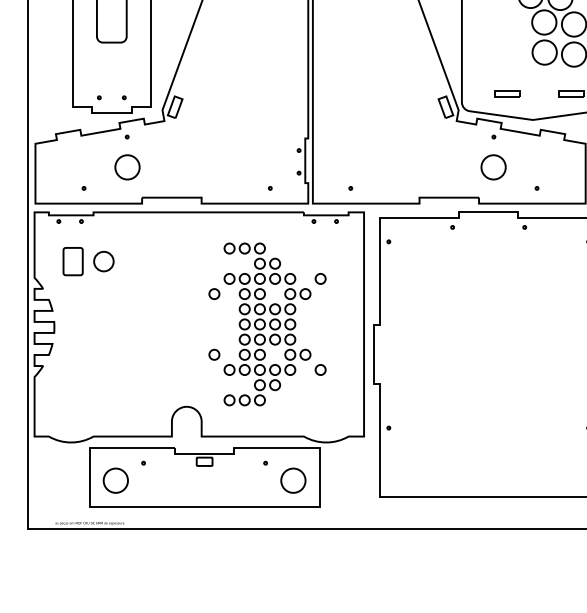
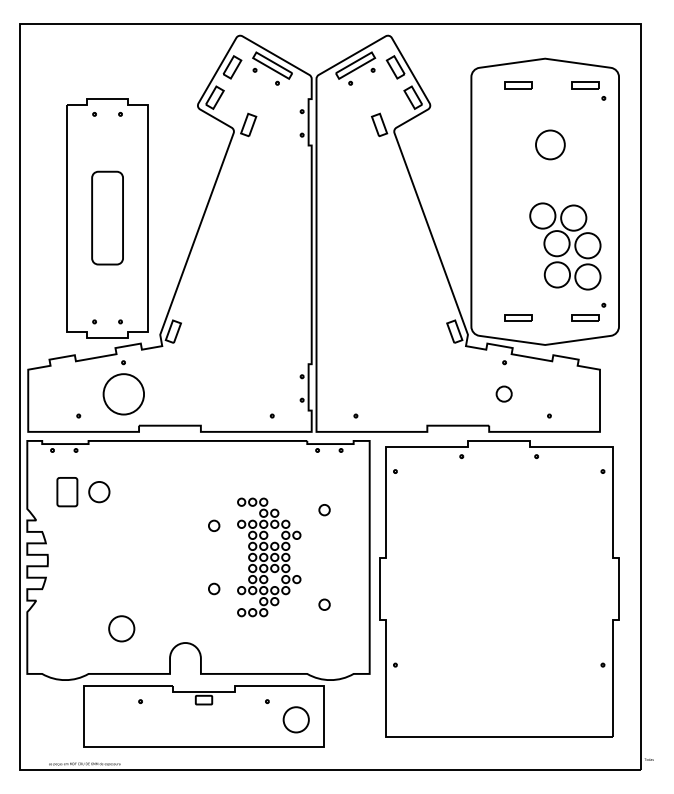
circle: (127, 166) -> (123, 393), size x1.6
circle: (492, 166) -> (503, 393), size x0.6
part: (266, 324) -> (268, 557), size x0.7
circle: (115, 480) -> (121, 628), moved

